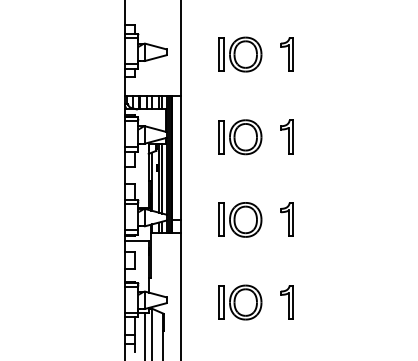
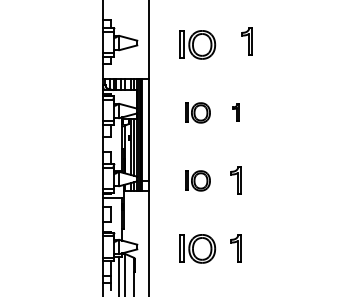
part: (286, 54) -> (246, 41), moved
part: (240, 136) -> (197, 112), size x0.7
part: (286, 136) -> (235, 112), size x0.6
part: (240, 219) -> (197, 180), size x0.7

